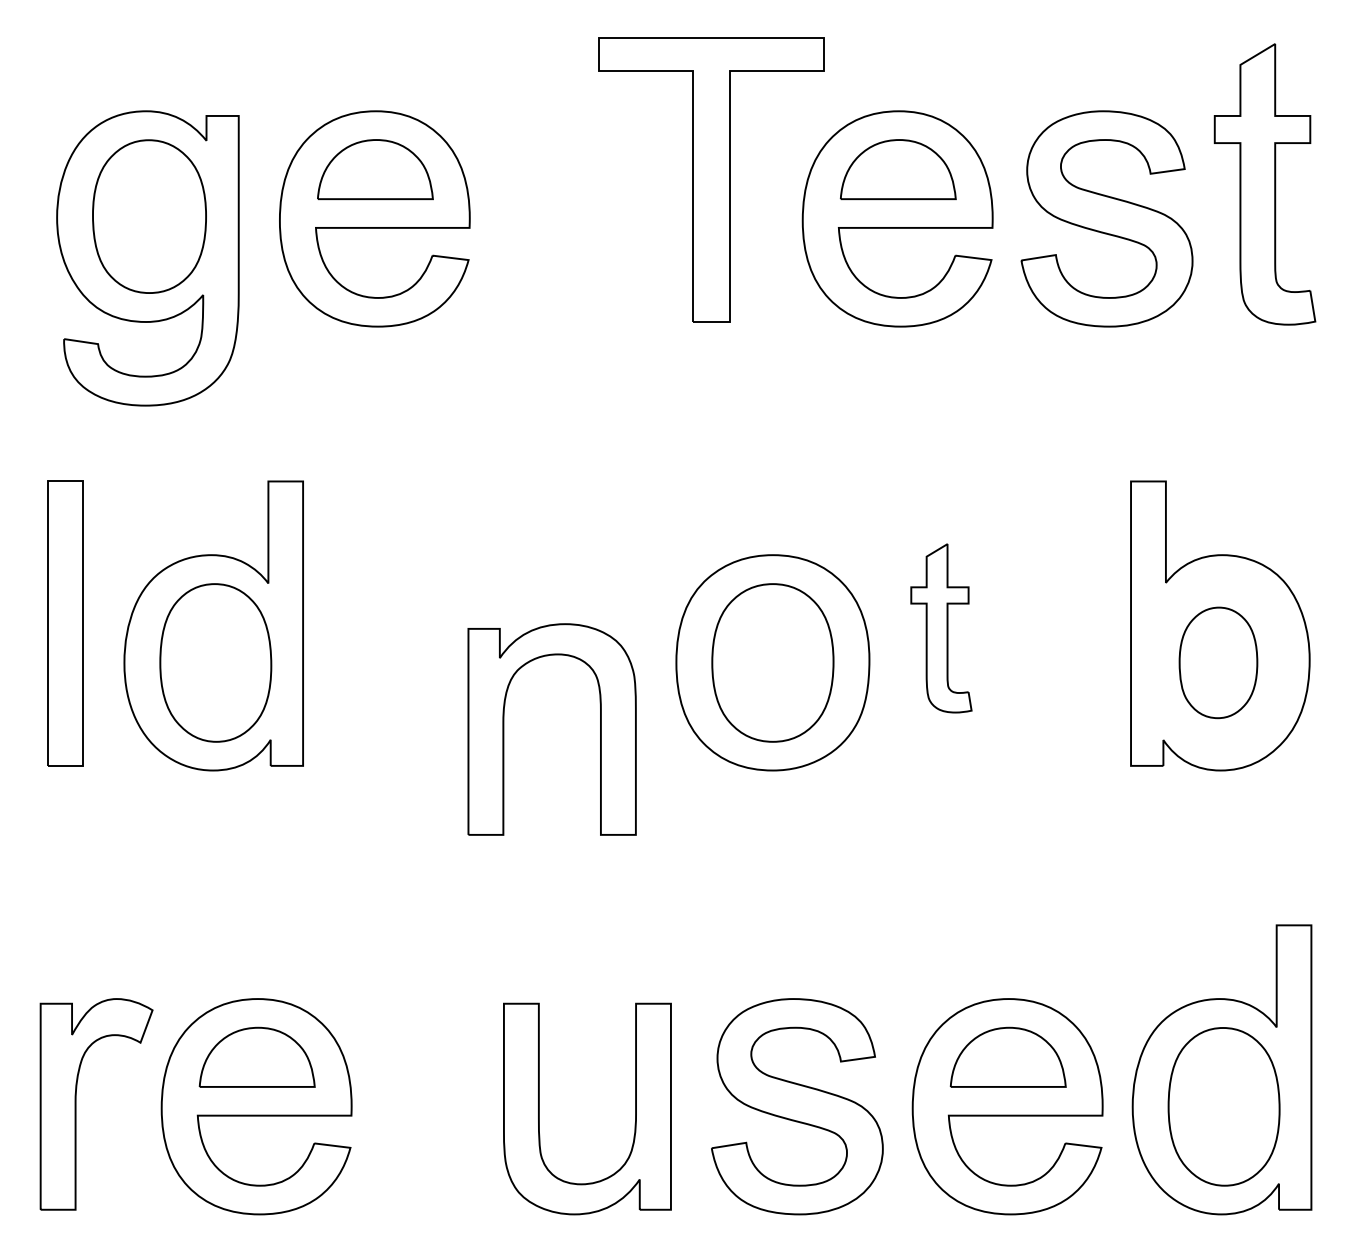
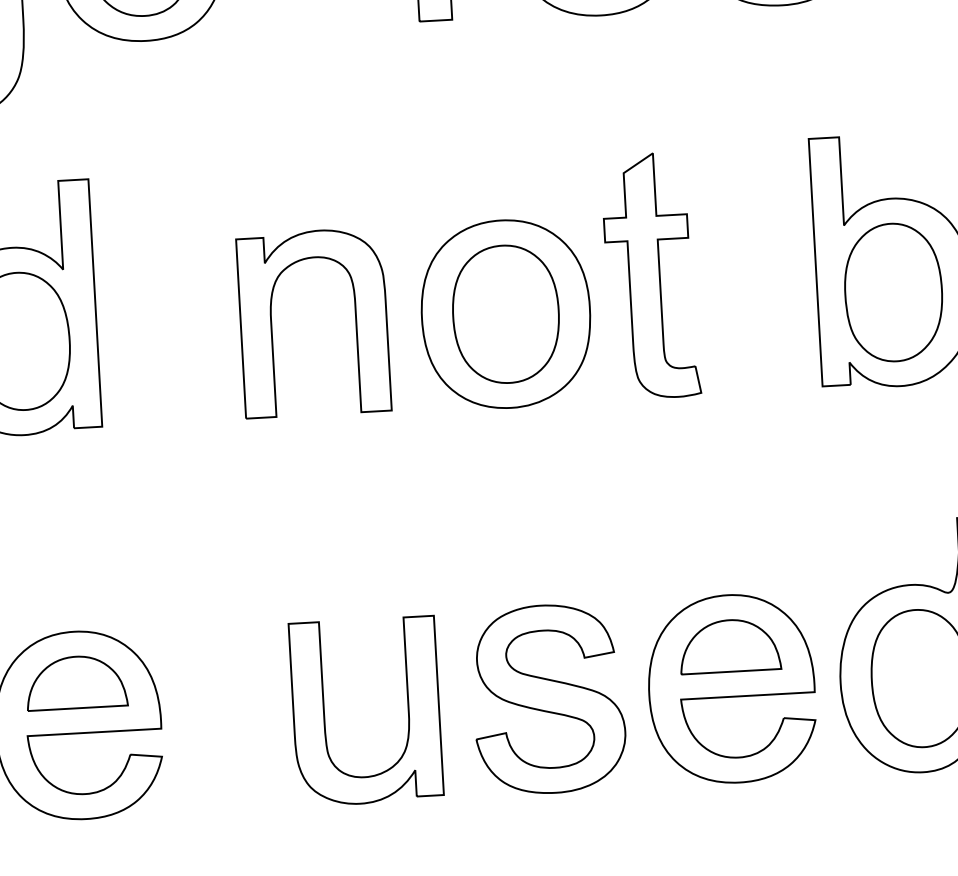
part: (941, 628) -> (651, 276), size x1.67
part: (1218, 662) -> (893, 292), size x1.43
part: (504, 729) -> (272, 325), moved

